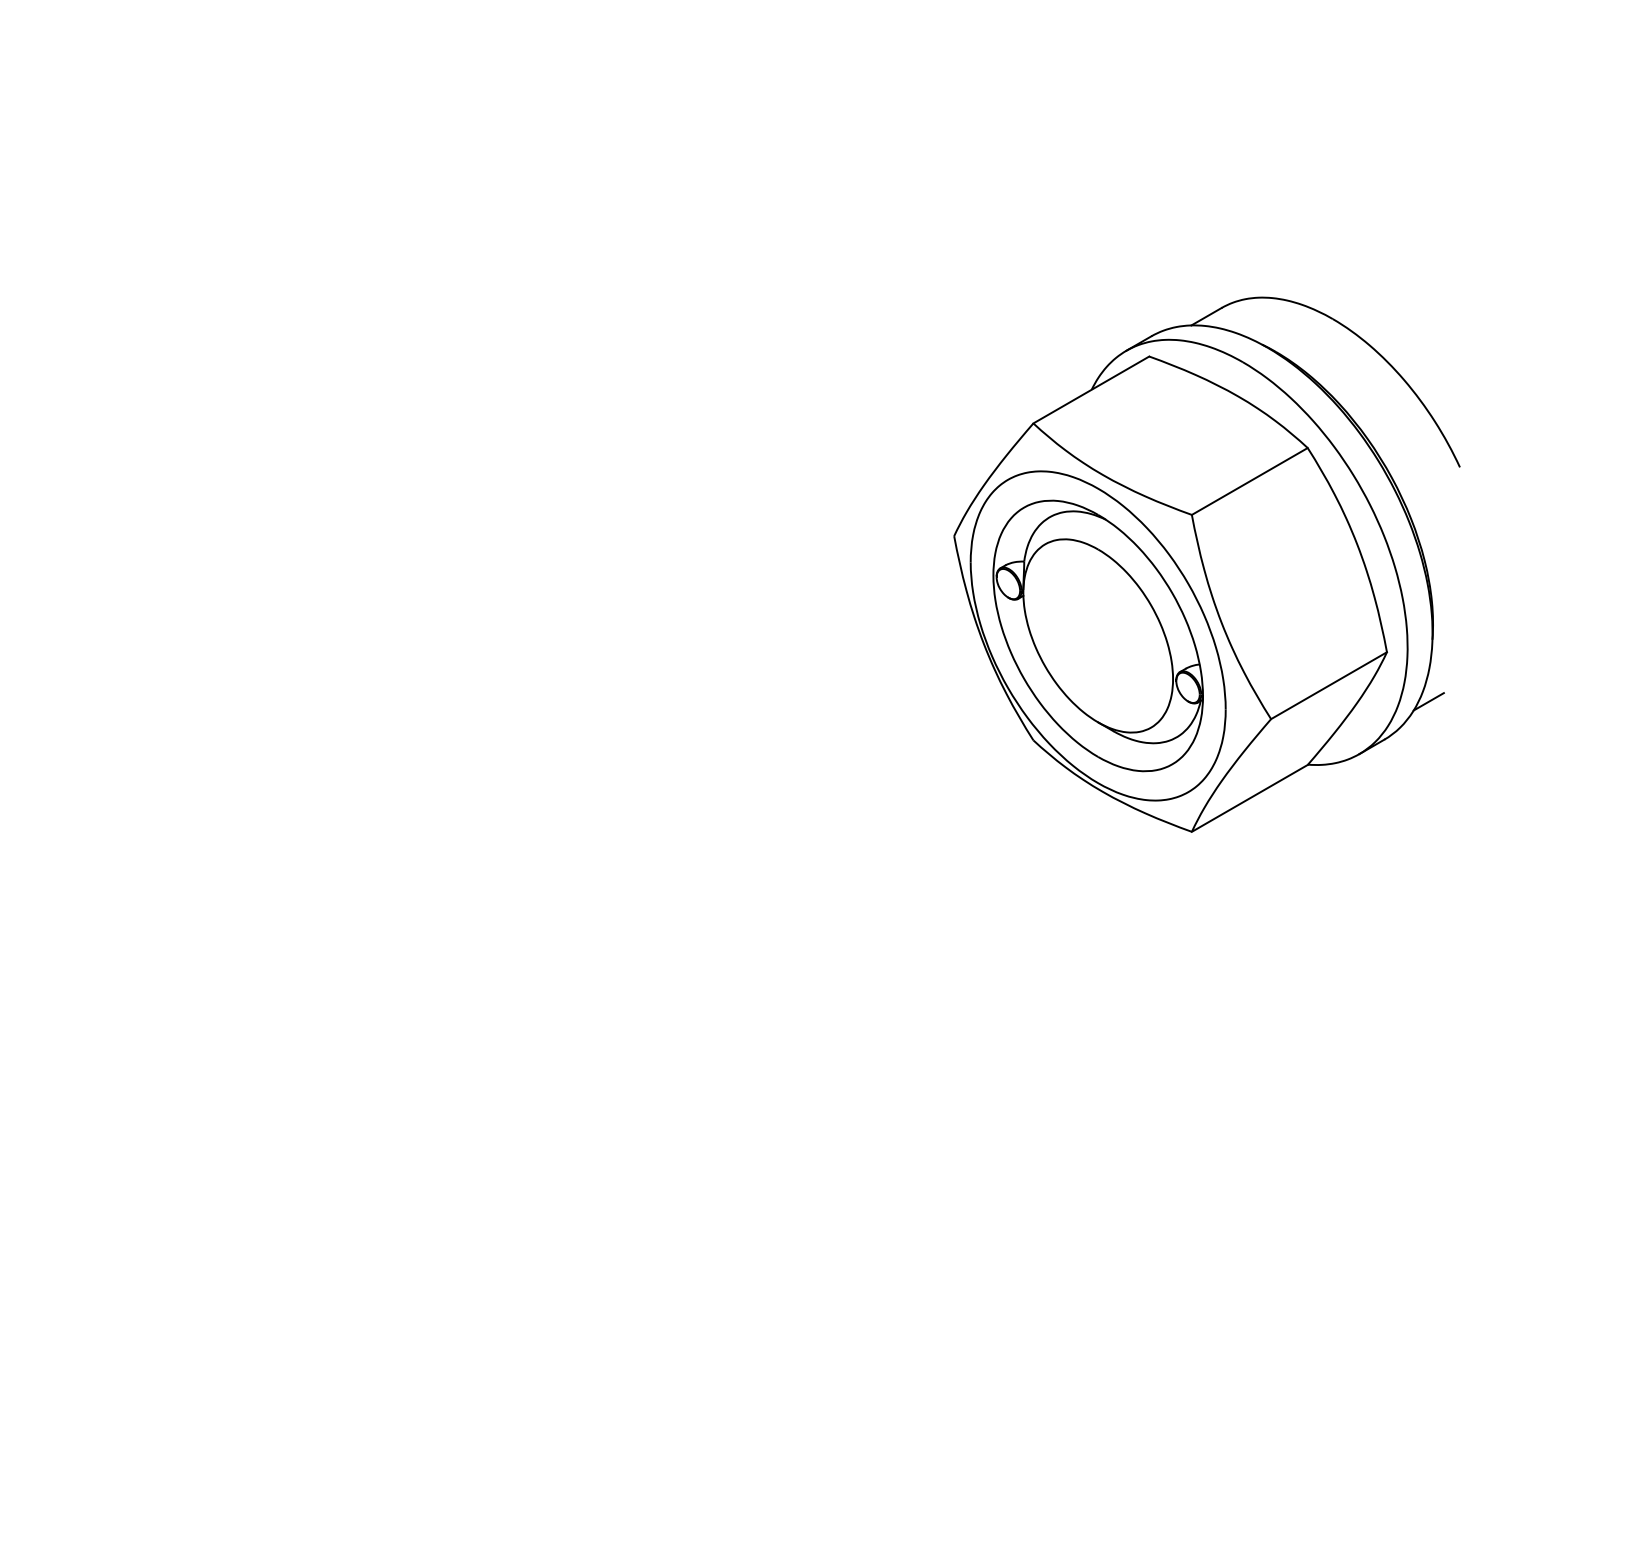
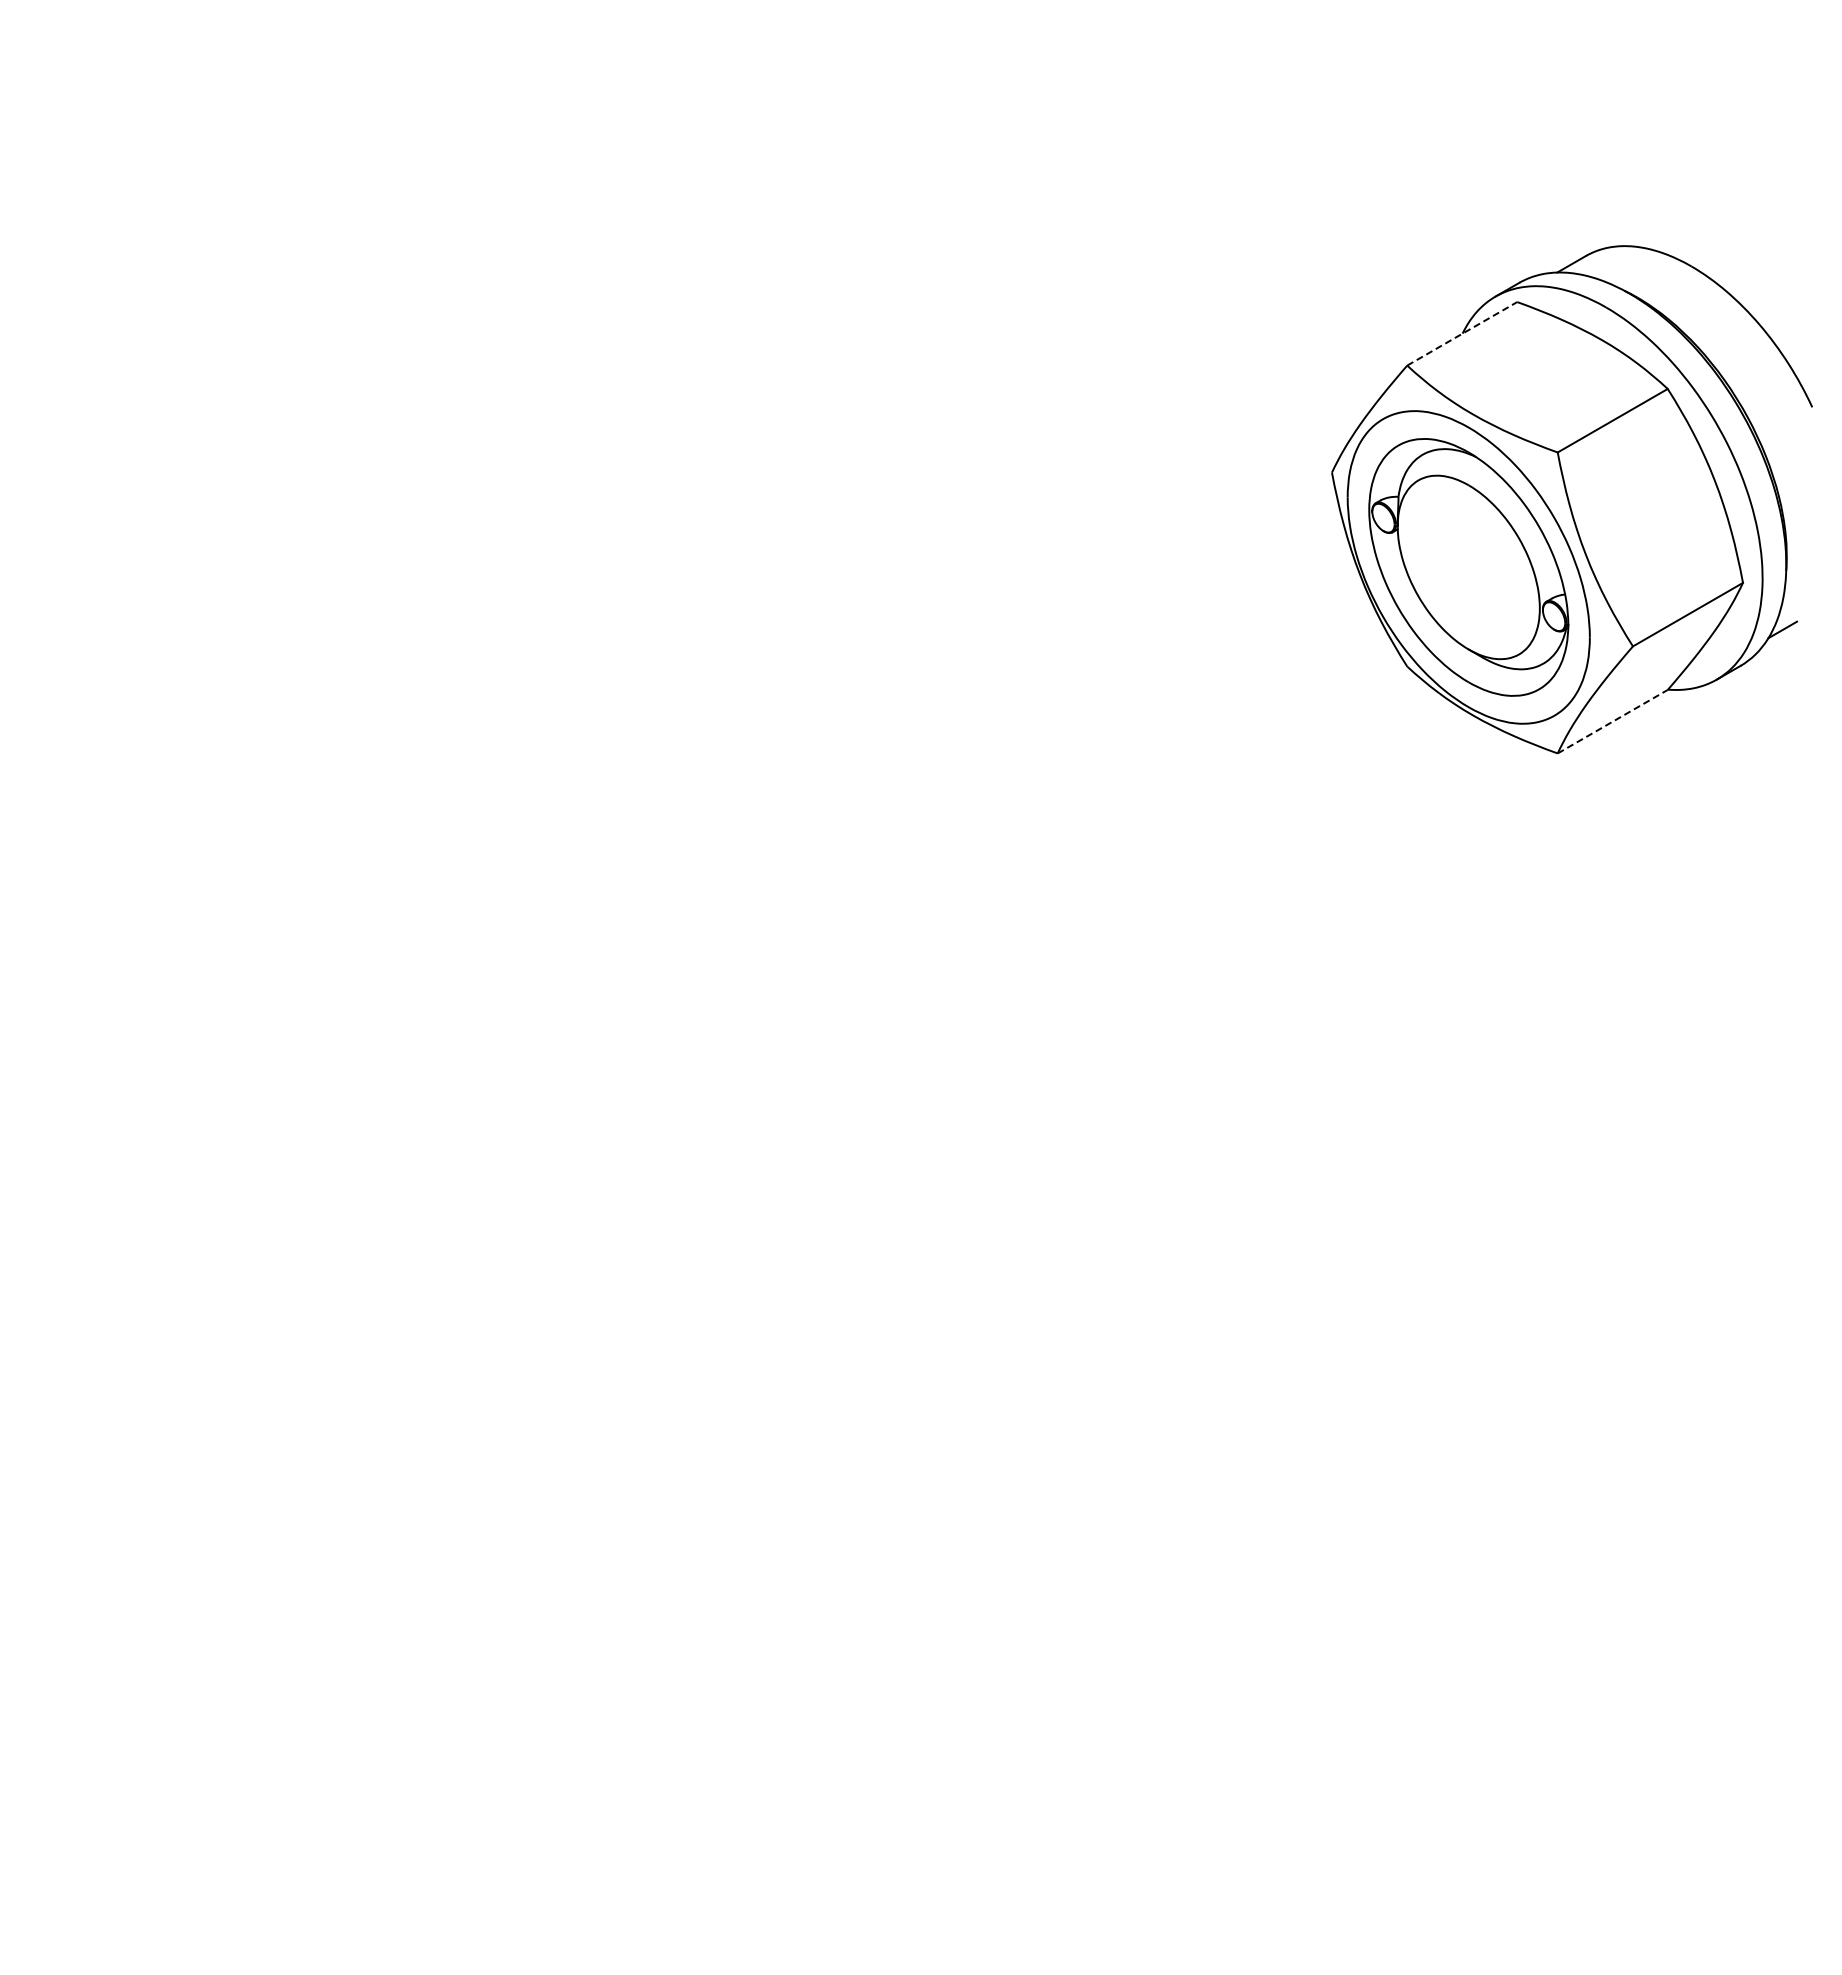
line: (1091, 389) -> (1462, 333), solid -> dashed
line: (1249, 798) -> (1612, 721), solid -> dashed

